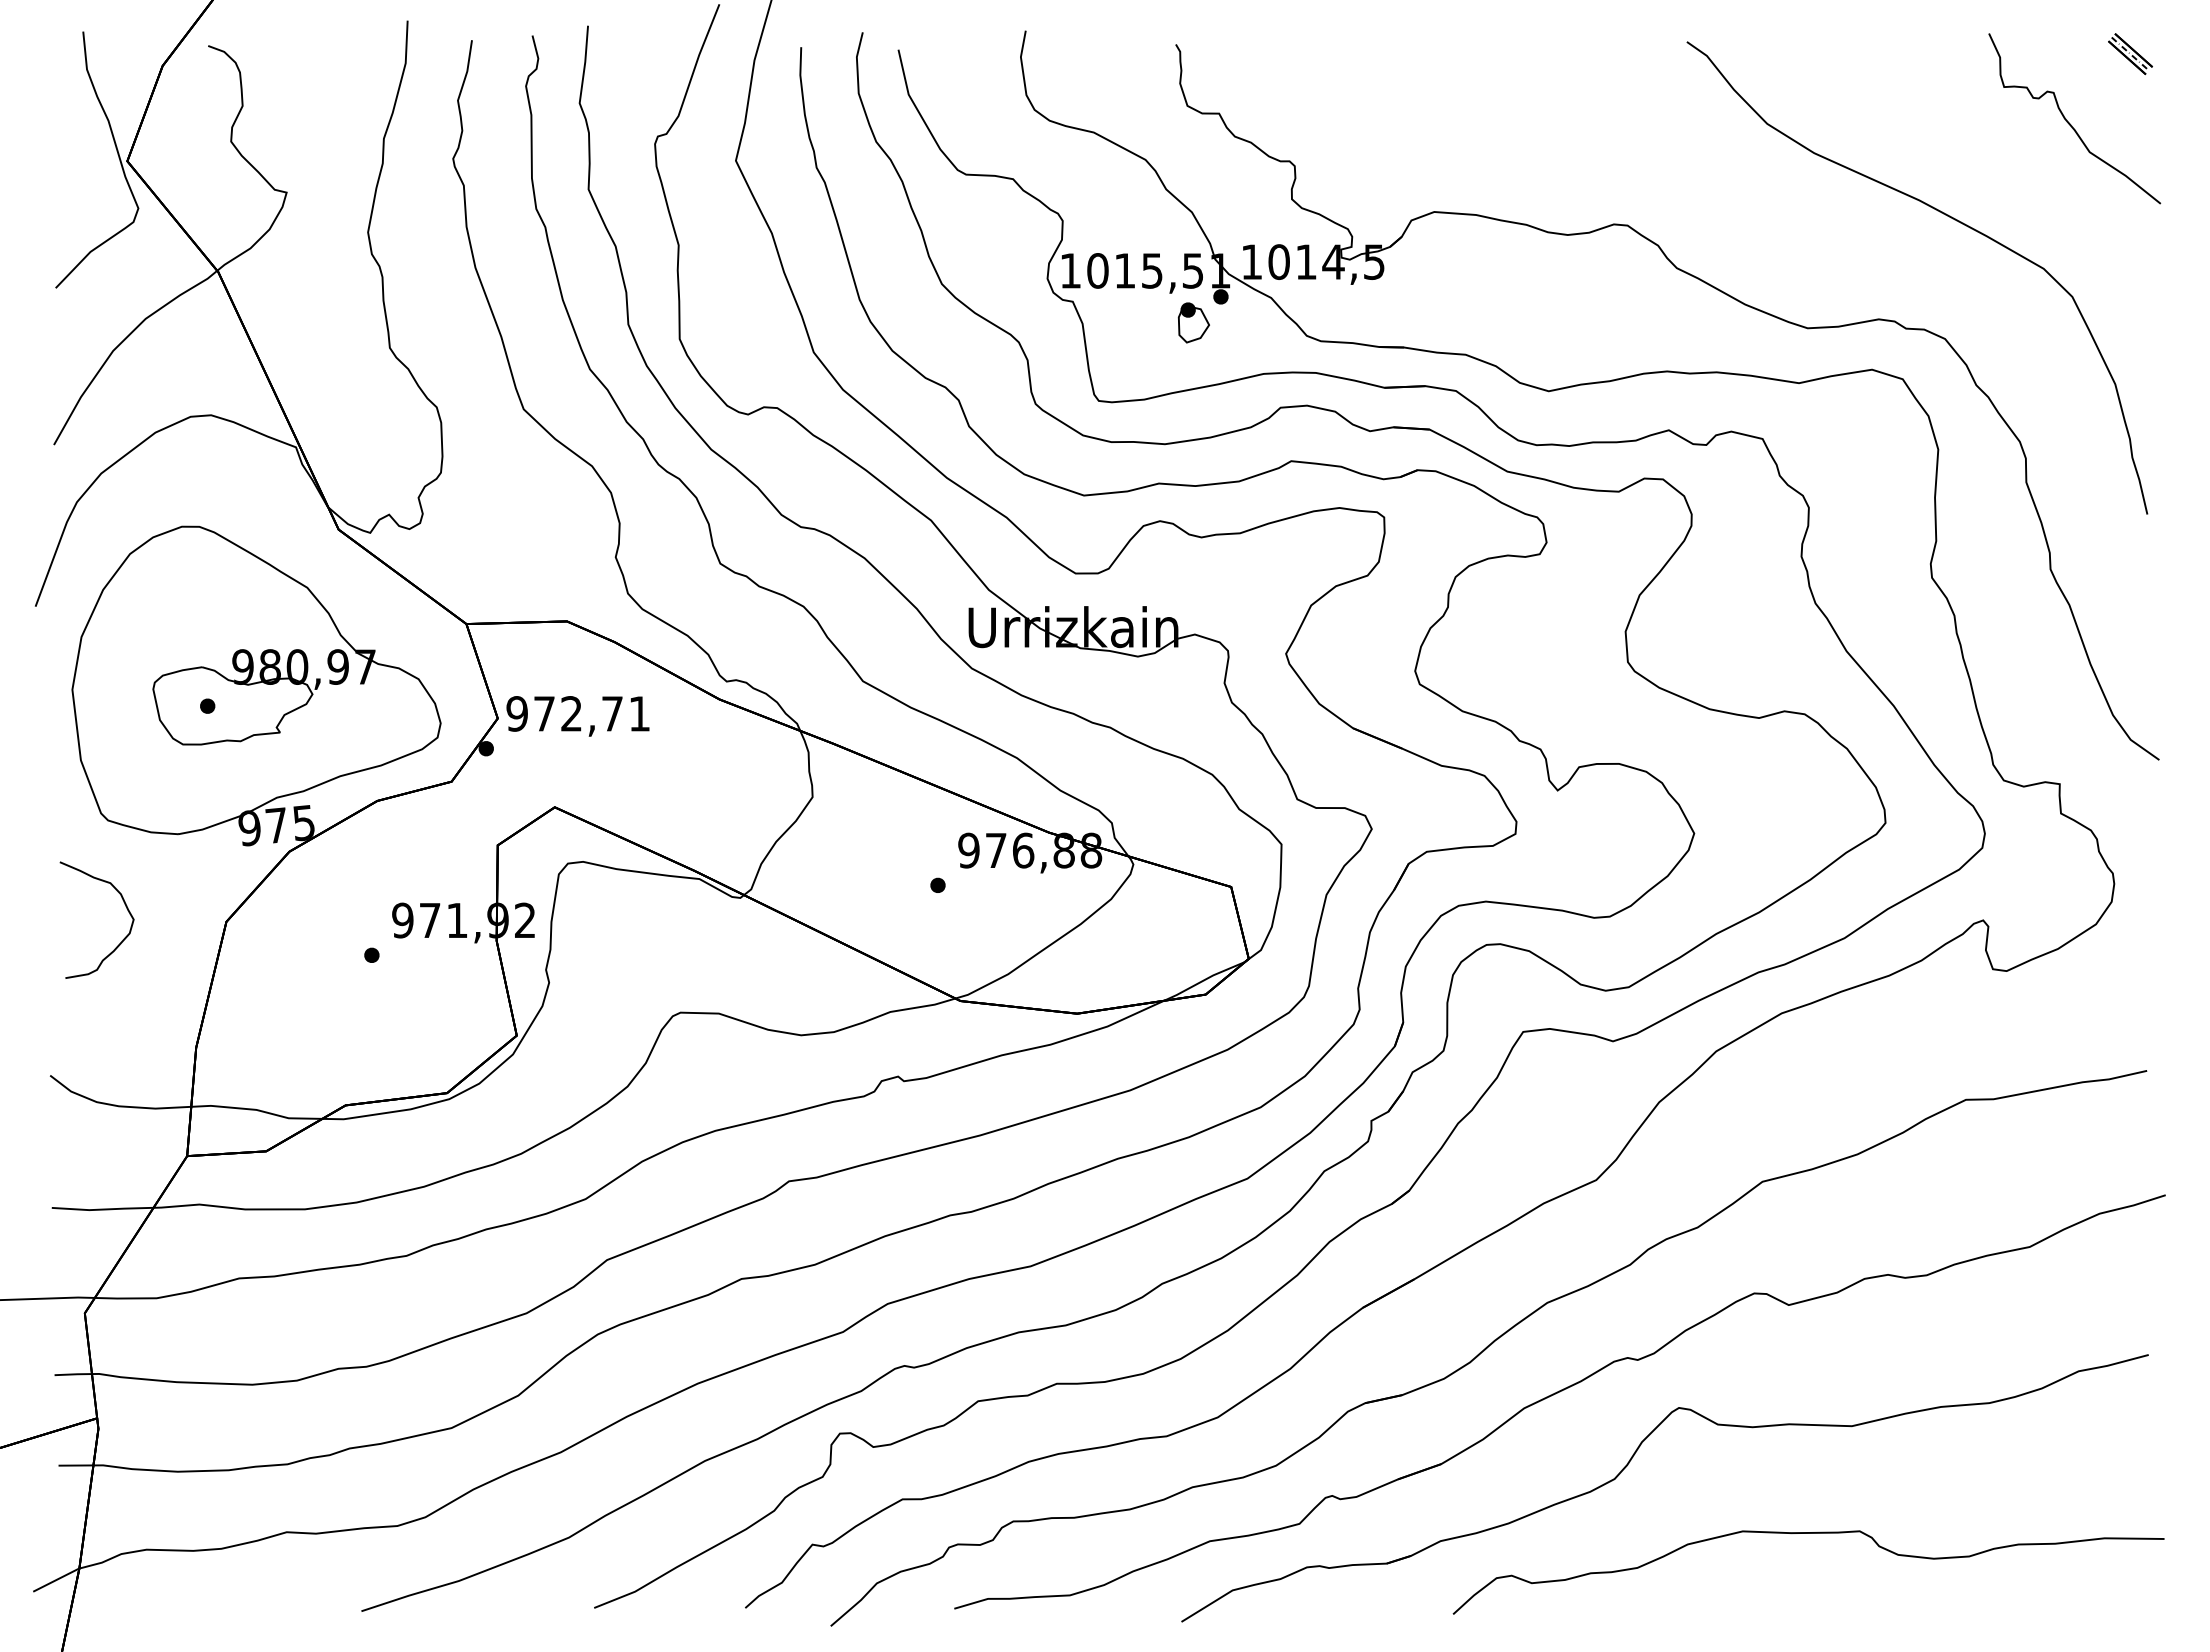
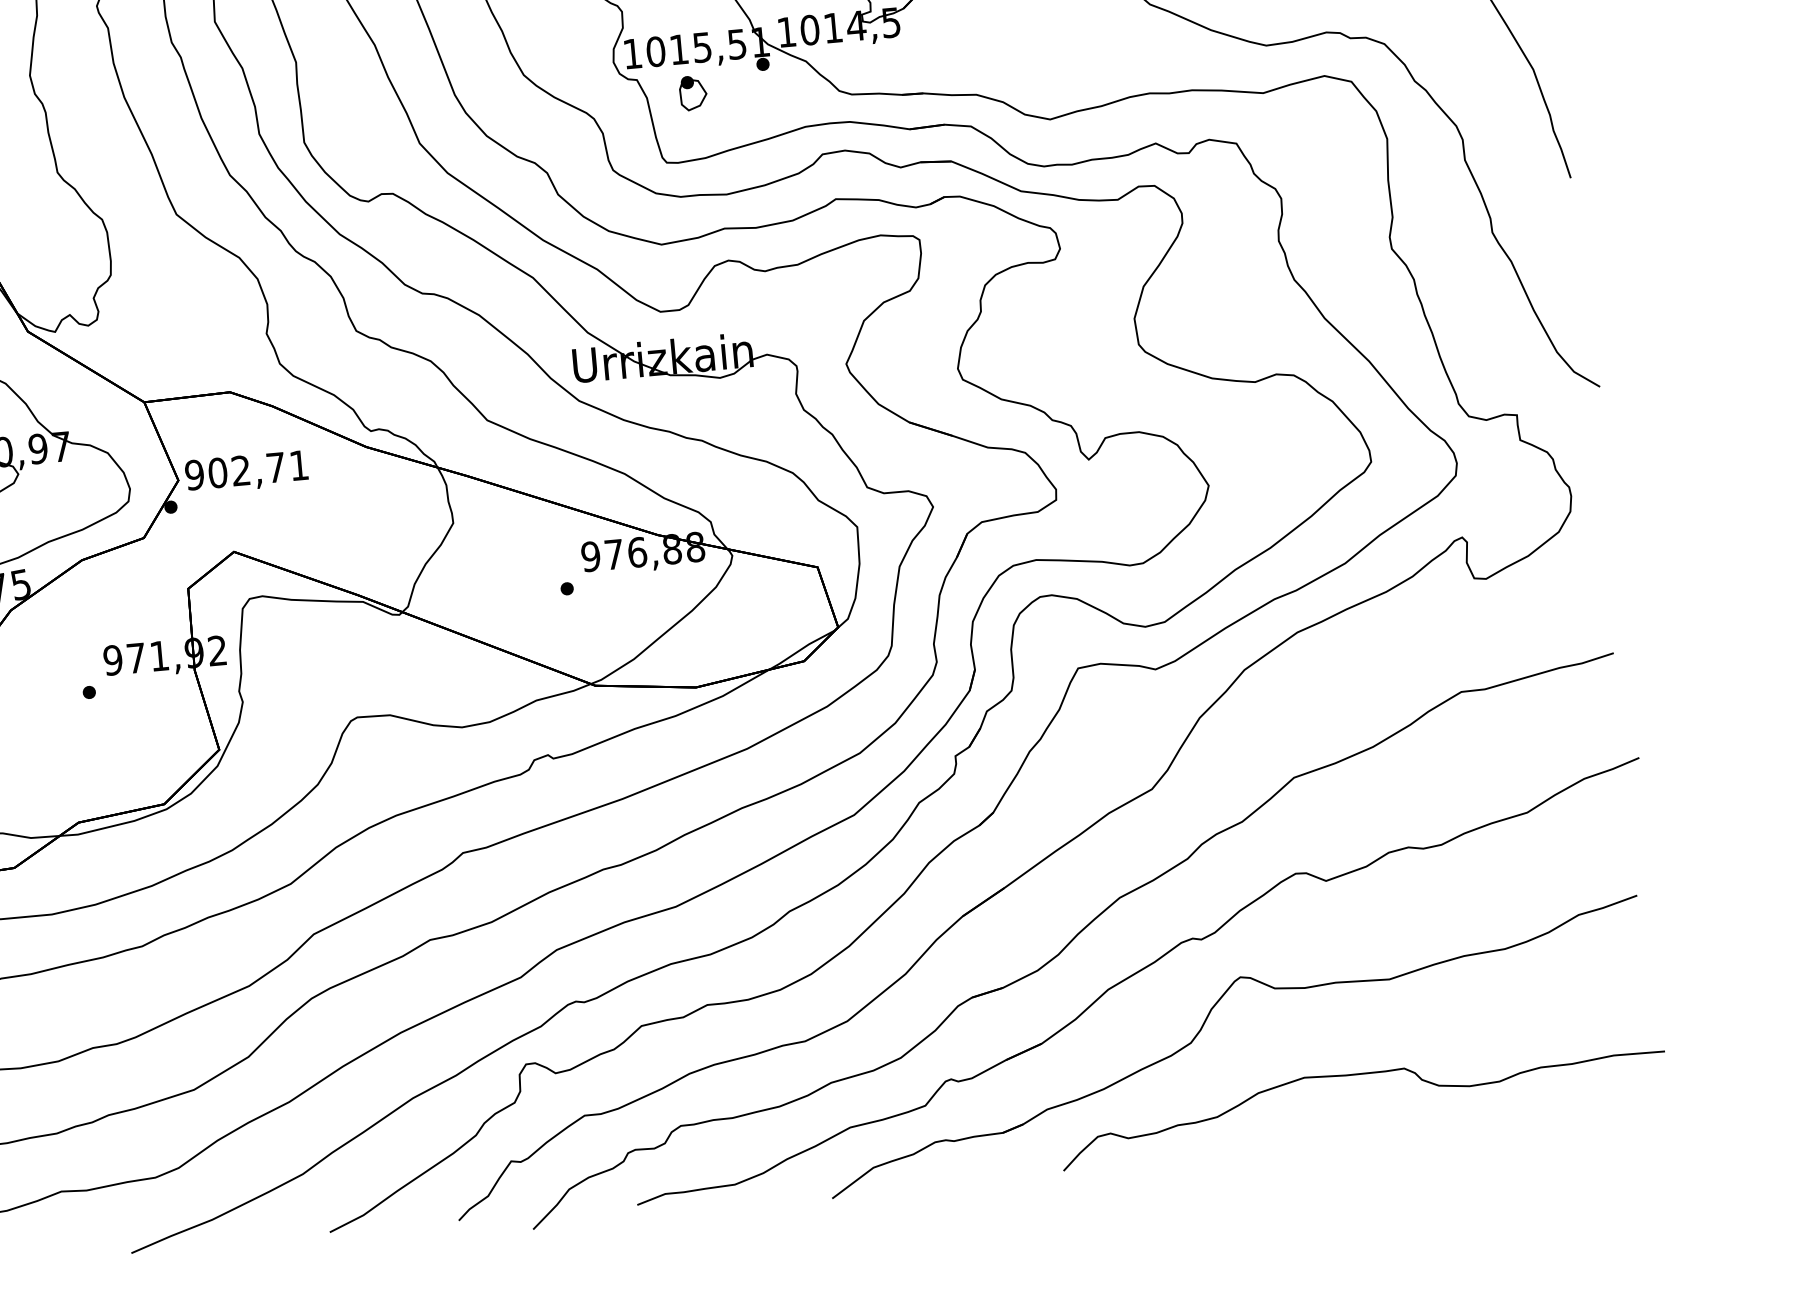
part: (1193, 322) -> (692, 92), moved
text: (544, 713) -> (217, 472), 972,71 -> 902,71

